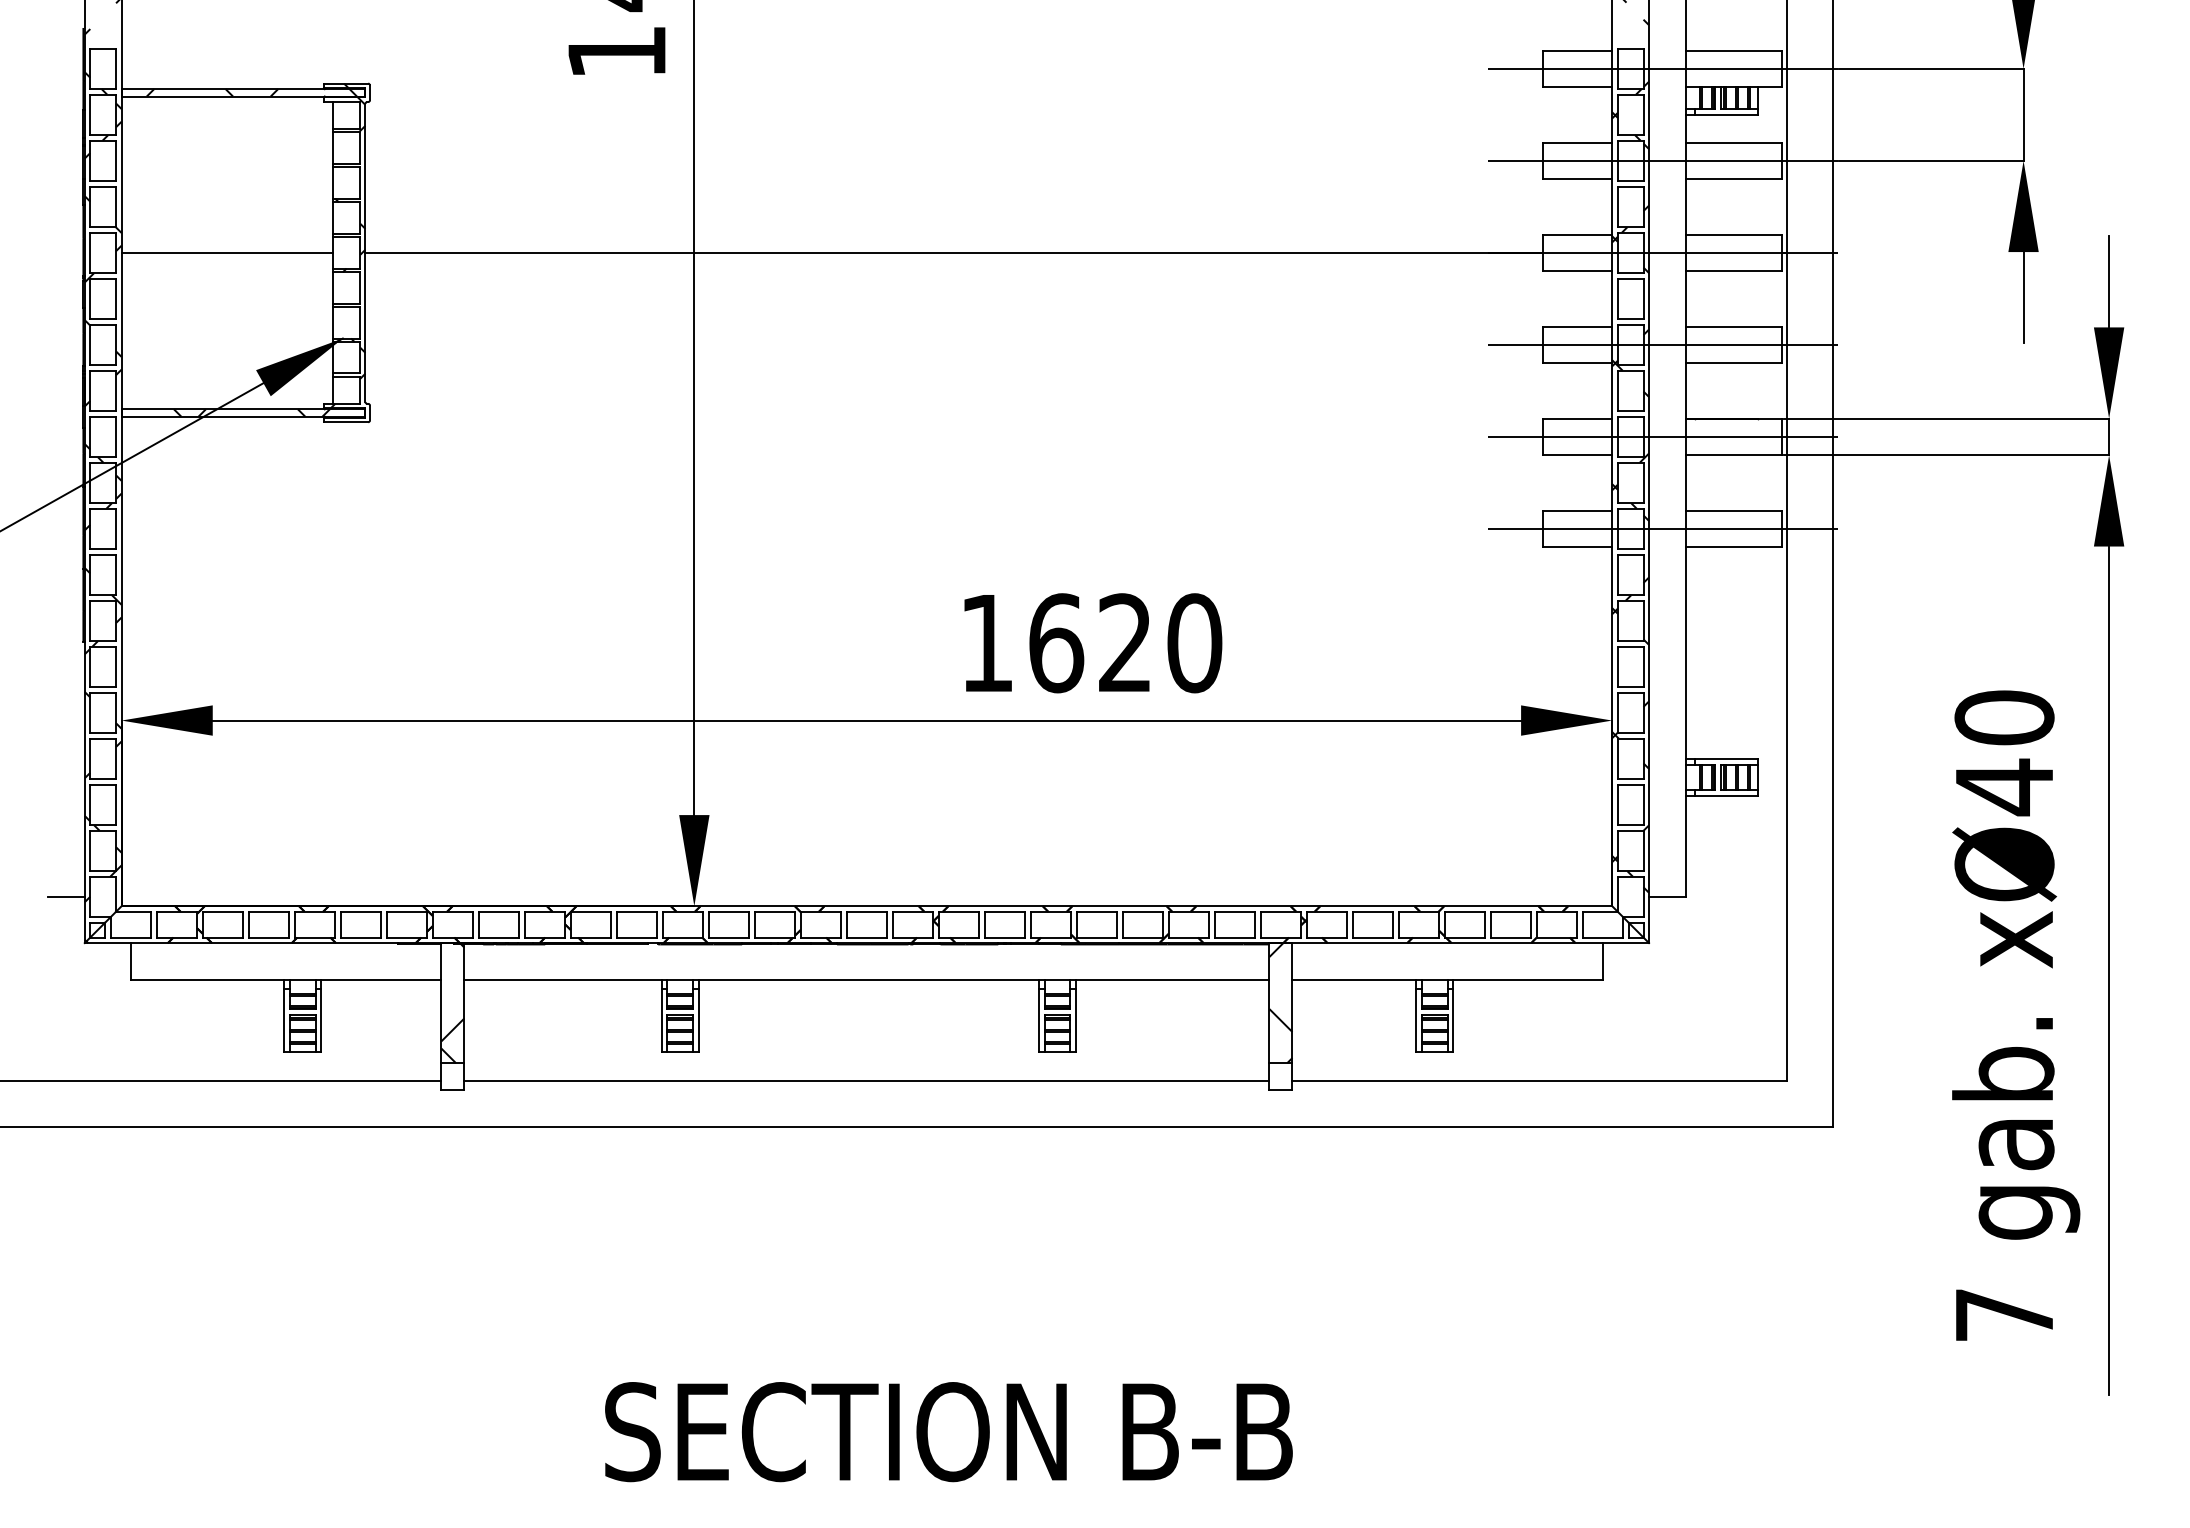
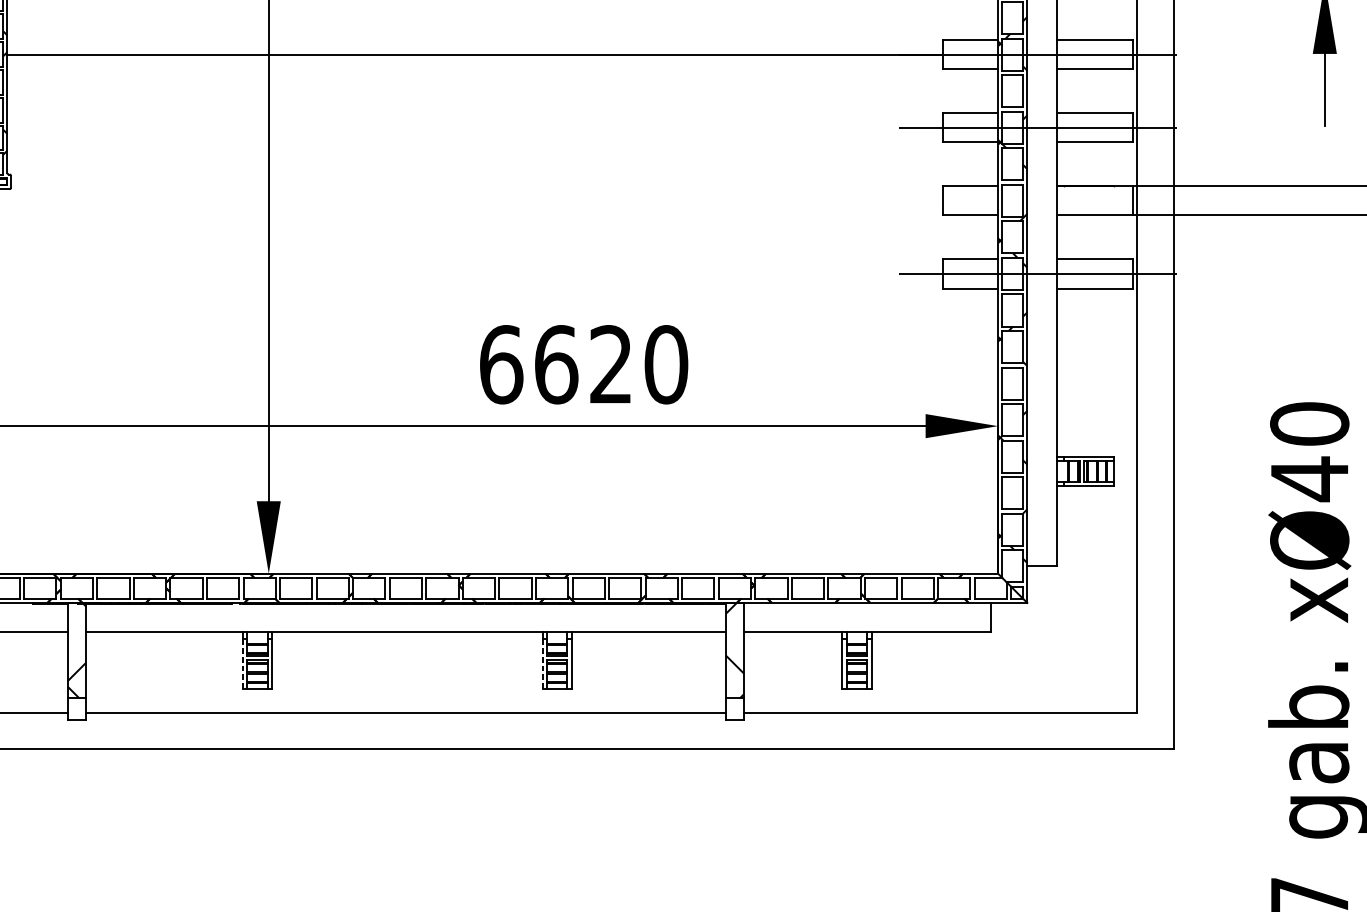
line: (1662, 436) -> (1037, 200), removed
text: (987, 643) -> (501, 364), 1620 -> 6620
line: (661, 1020) -> (242, 664), solid -> dashed
line: (1038, 1020) -> (542, 664), solid -> dashed

